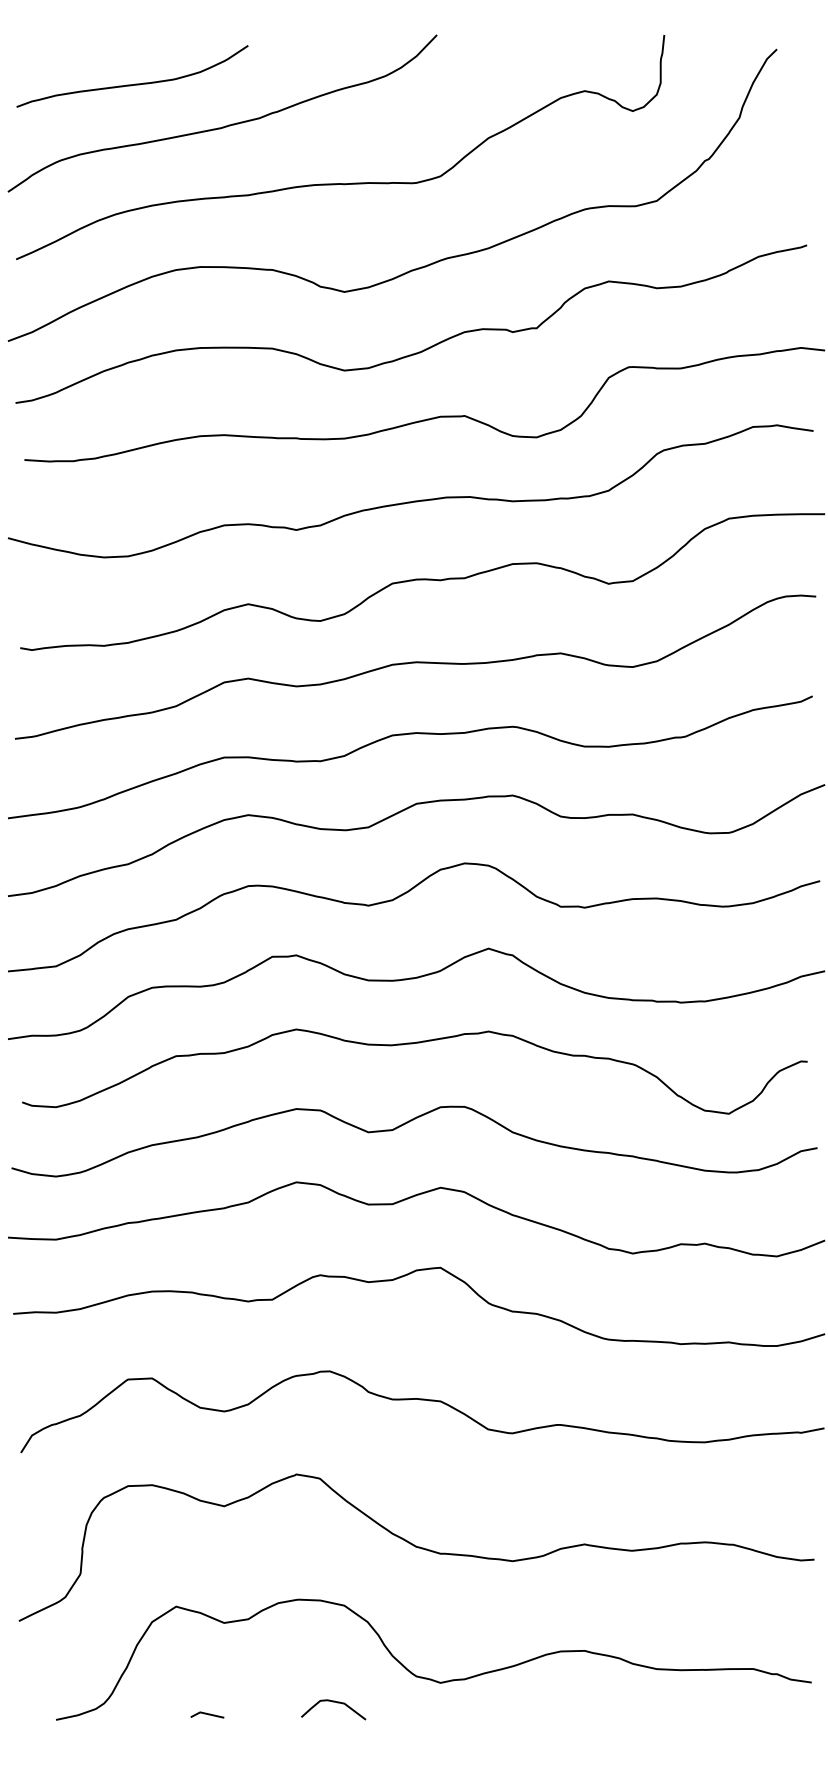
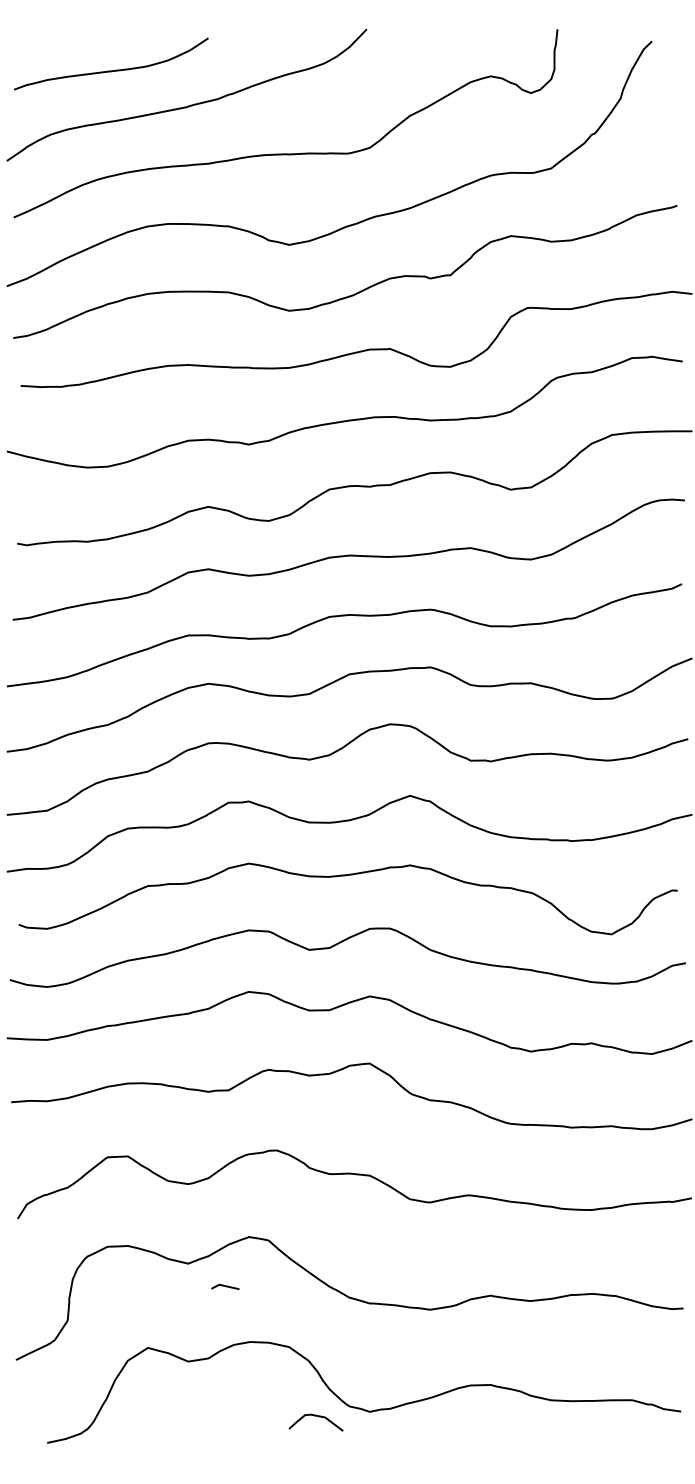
curve: (333, 1702) -> (316, 1416), moved
line: (207, 1714) -> (225, 1286), moved

